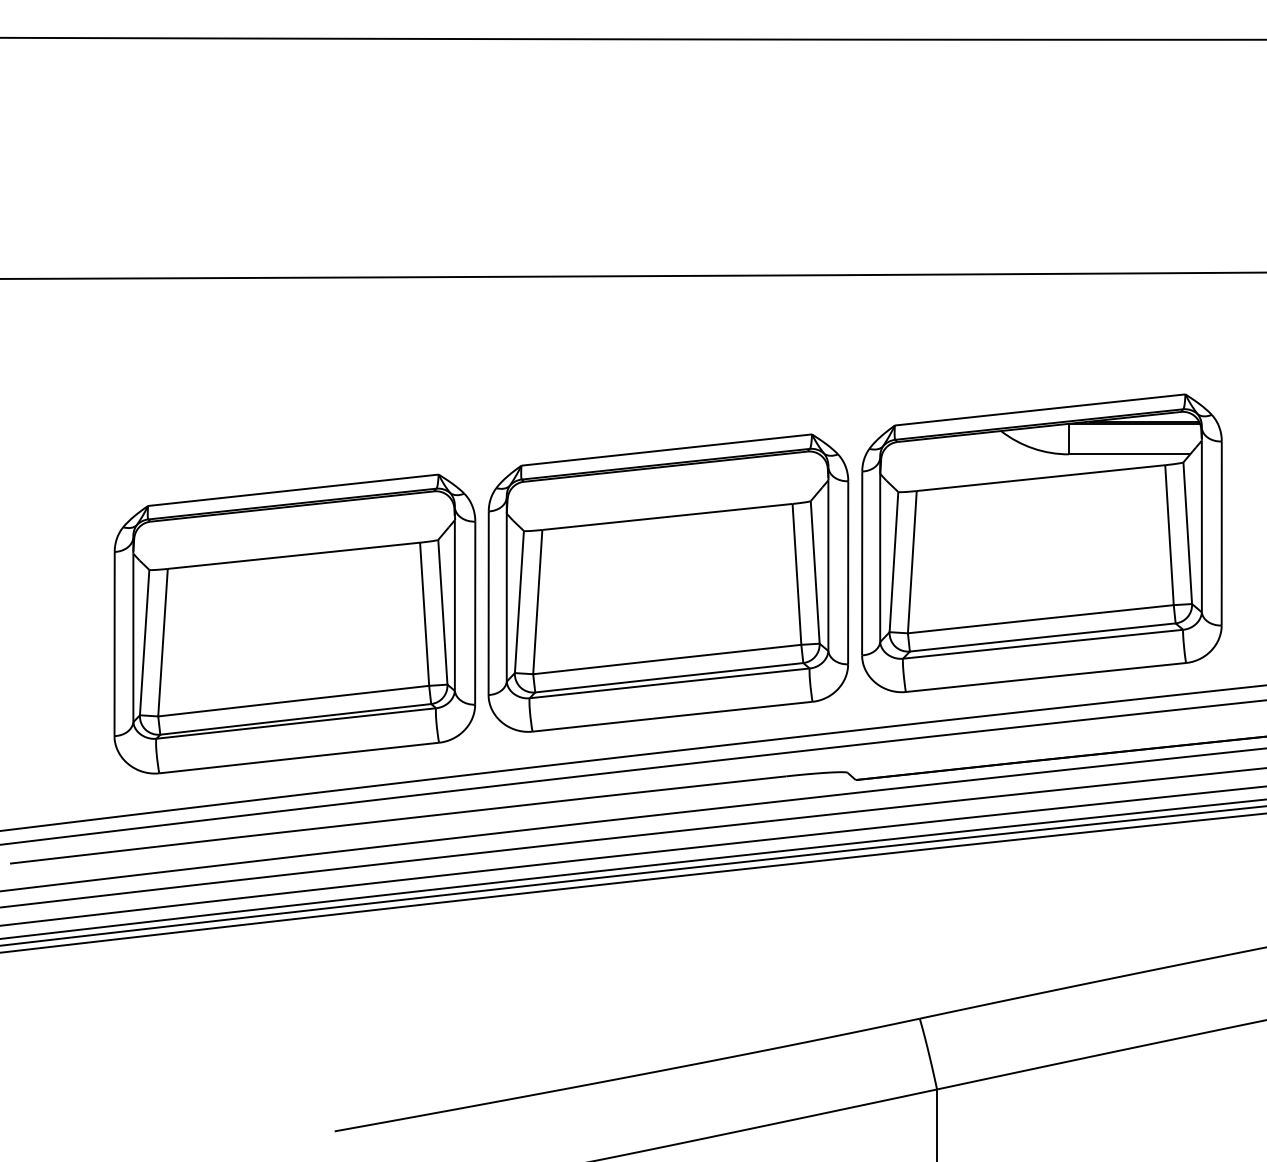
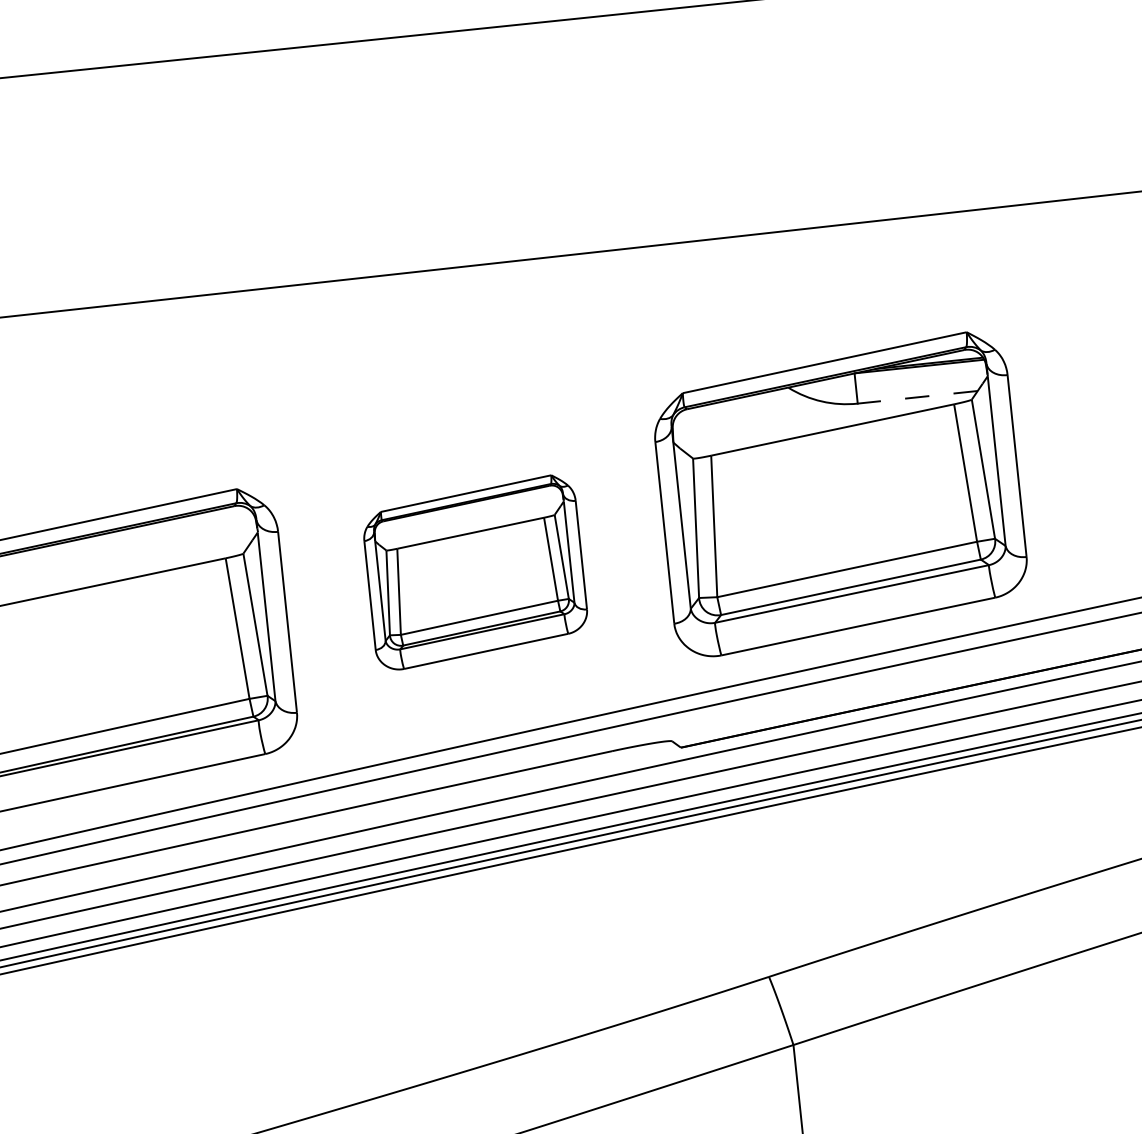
line: (1129, 454) -> (917, 397), solid -> dashed
part: (668, 582) -> (475, 571), size x0.6

